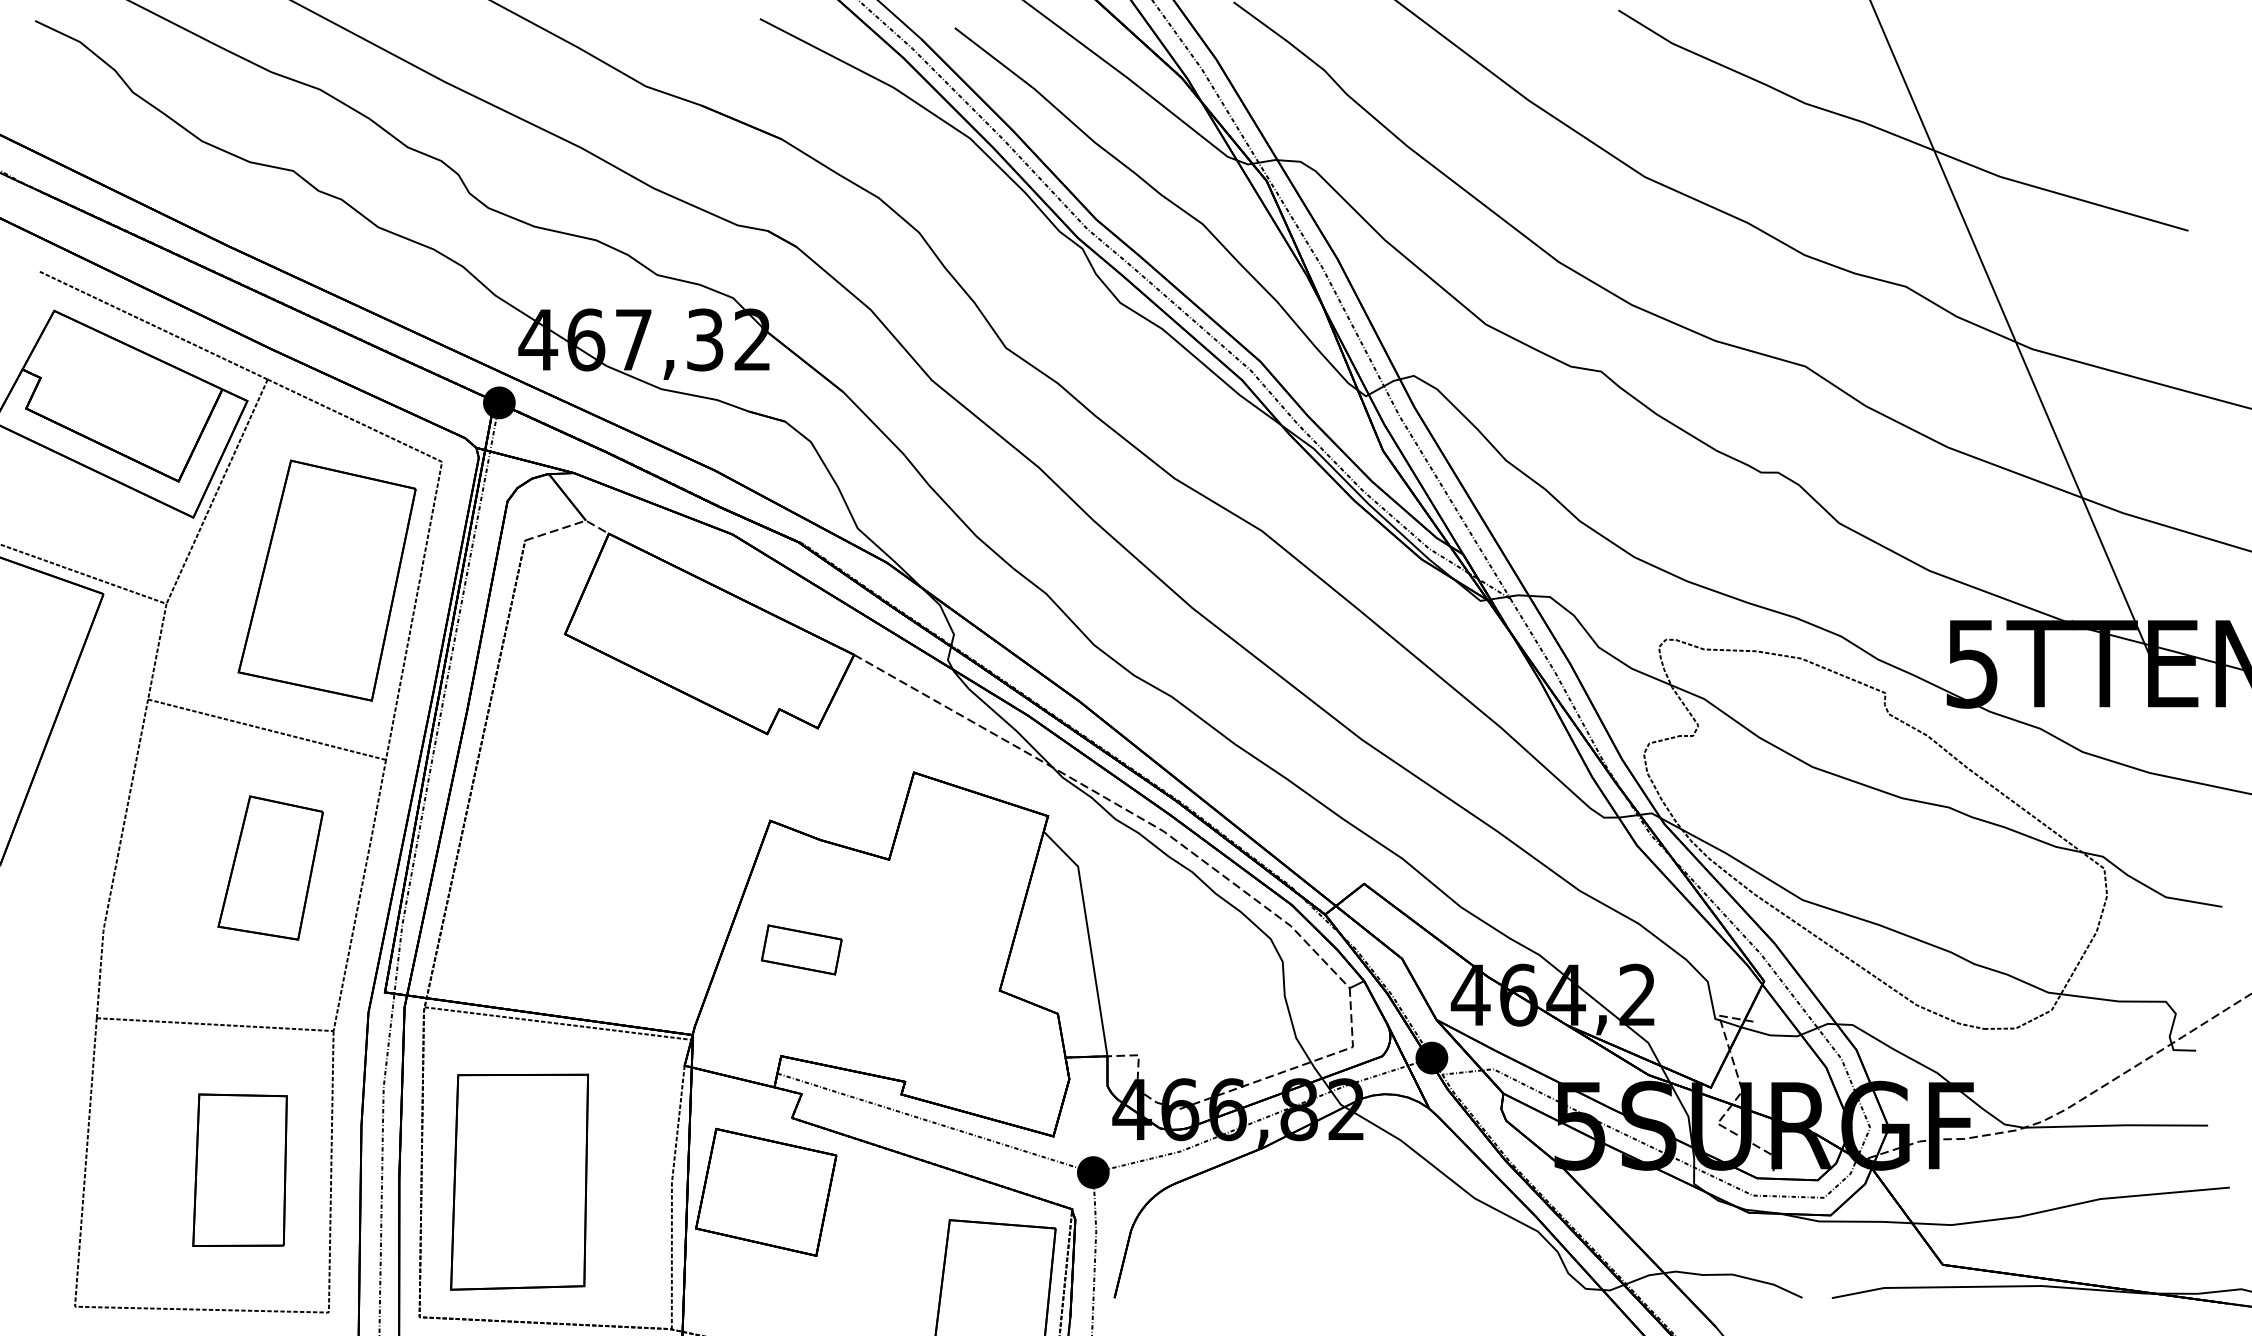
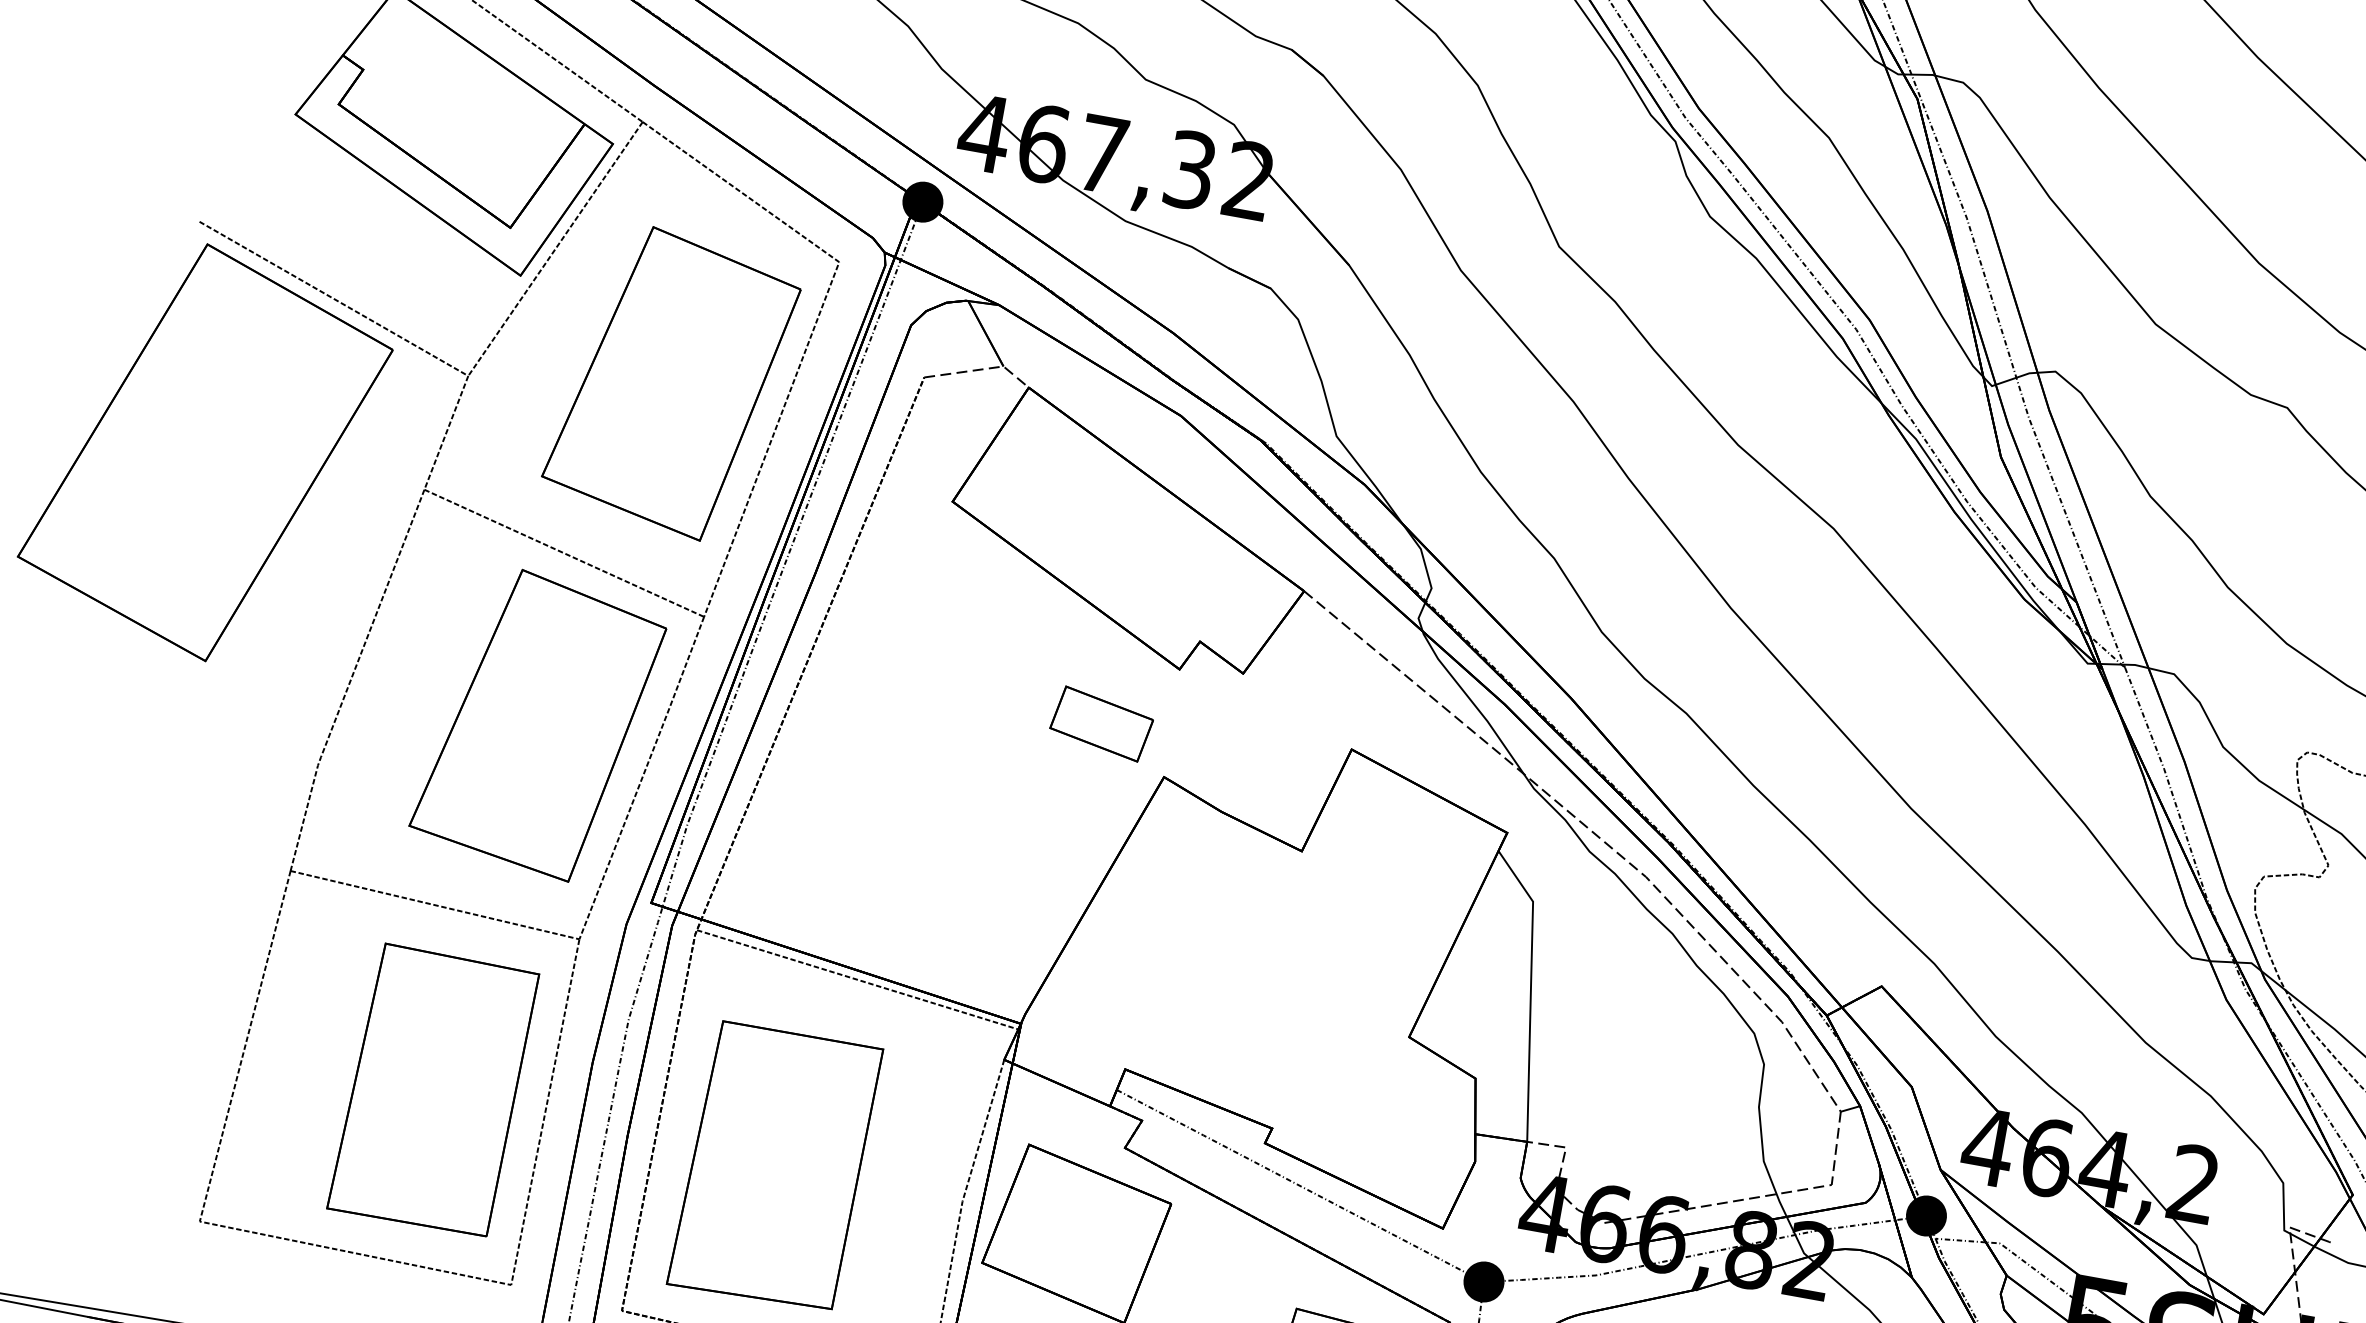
part: (270, 867) -> (537, 723), size x1.67
part: (801, 949) -> (1101, 723), moved
part: (239, 1170) -> (432, 1090), size x1.43

